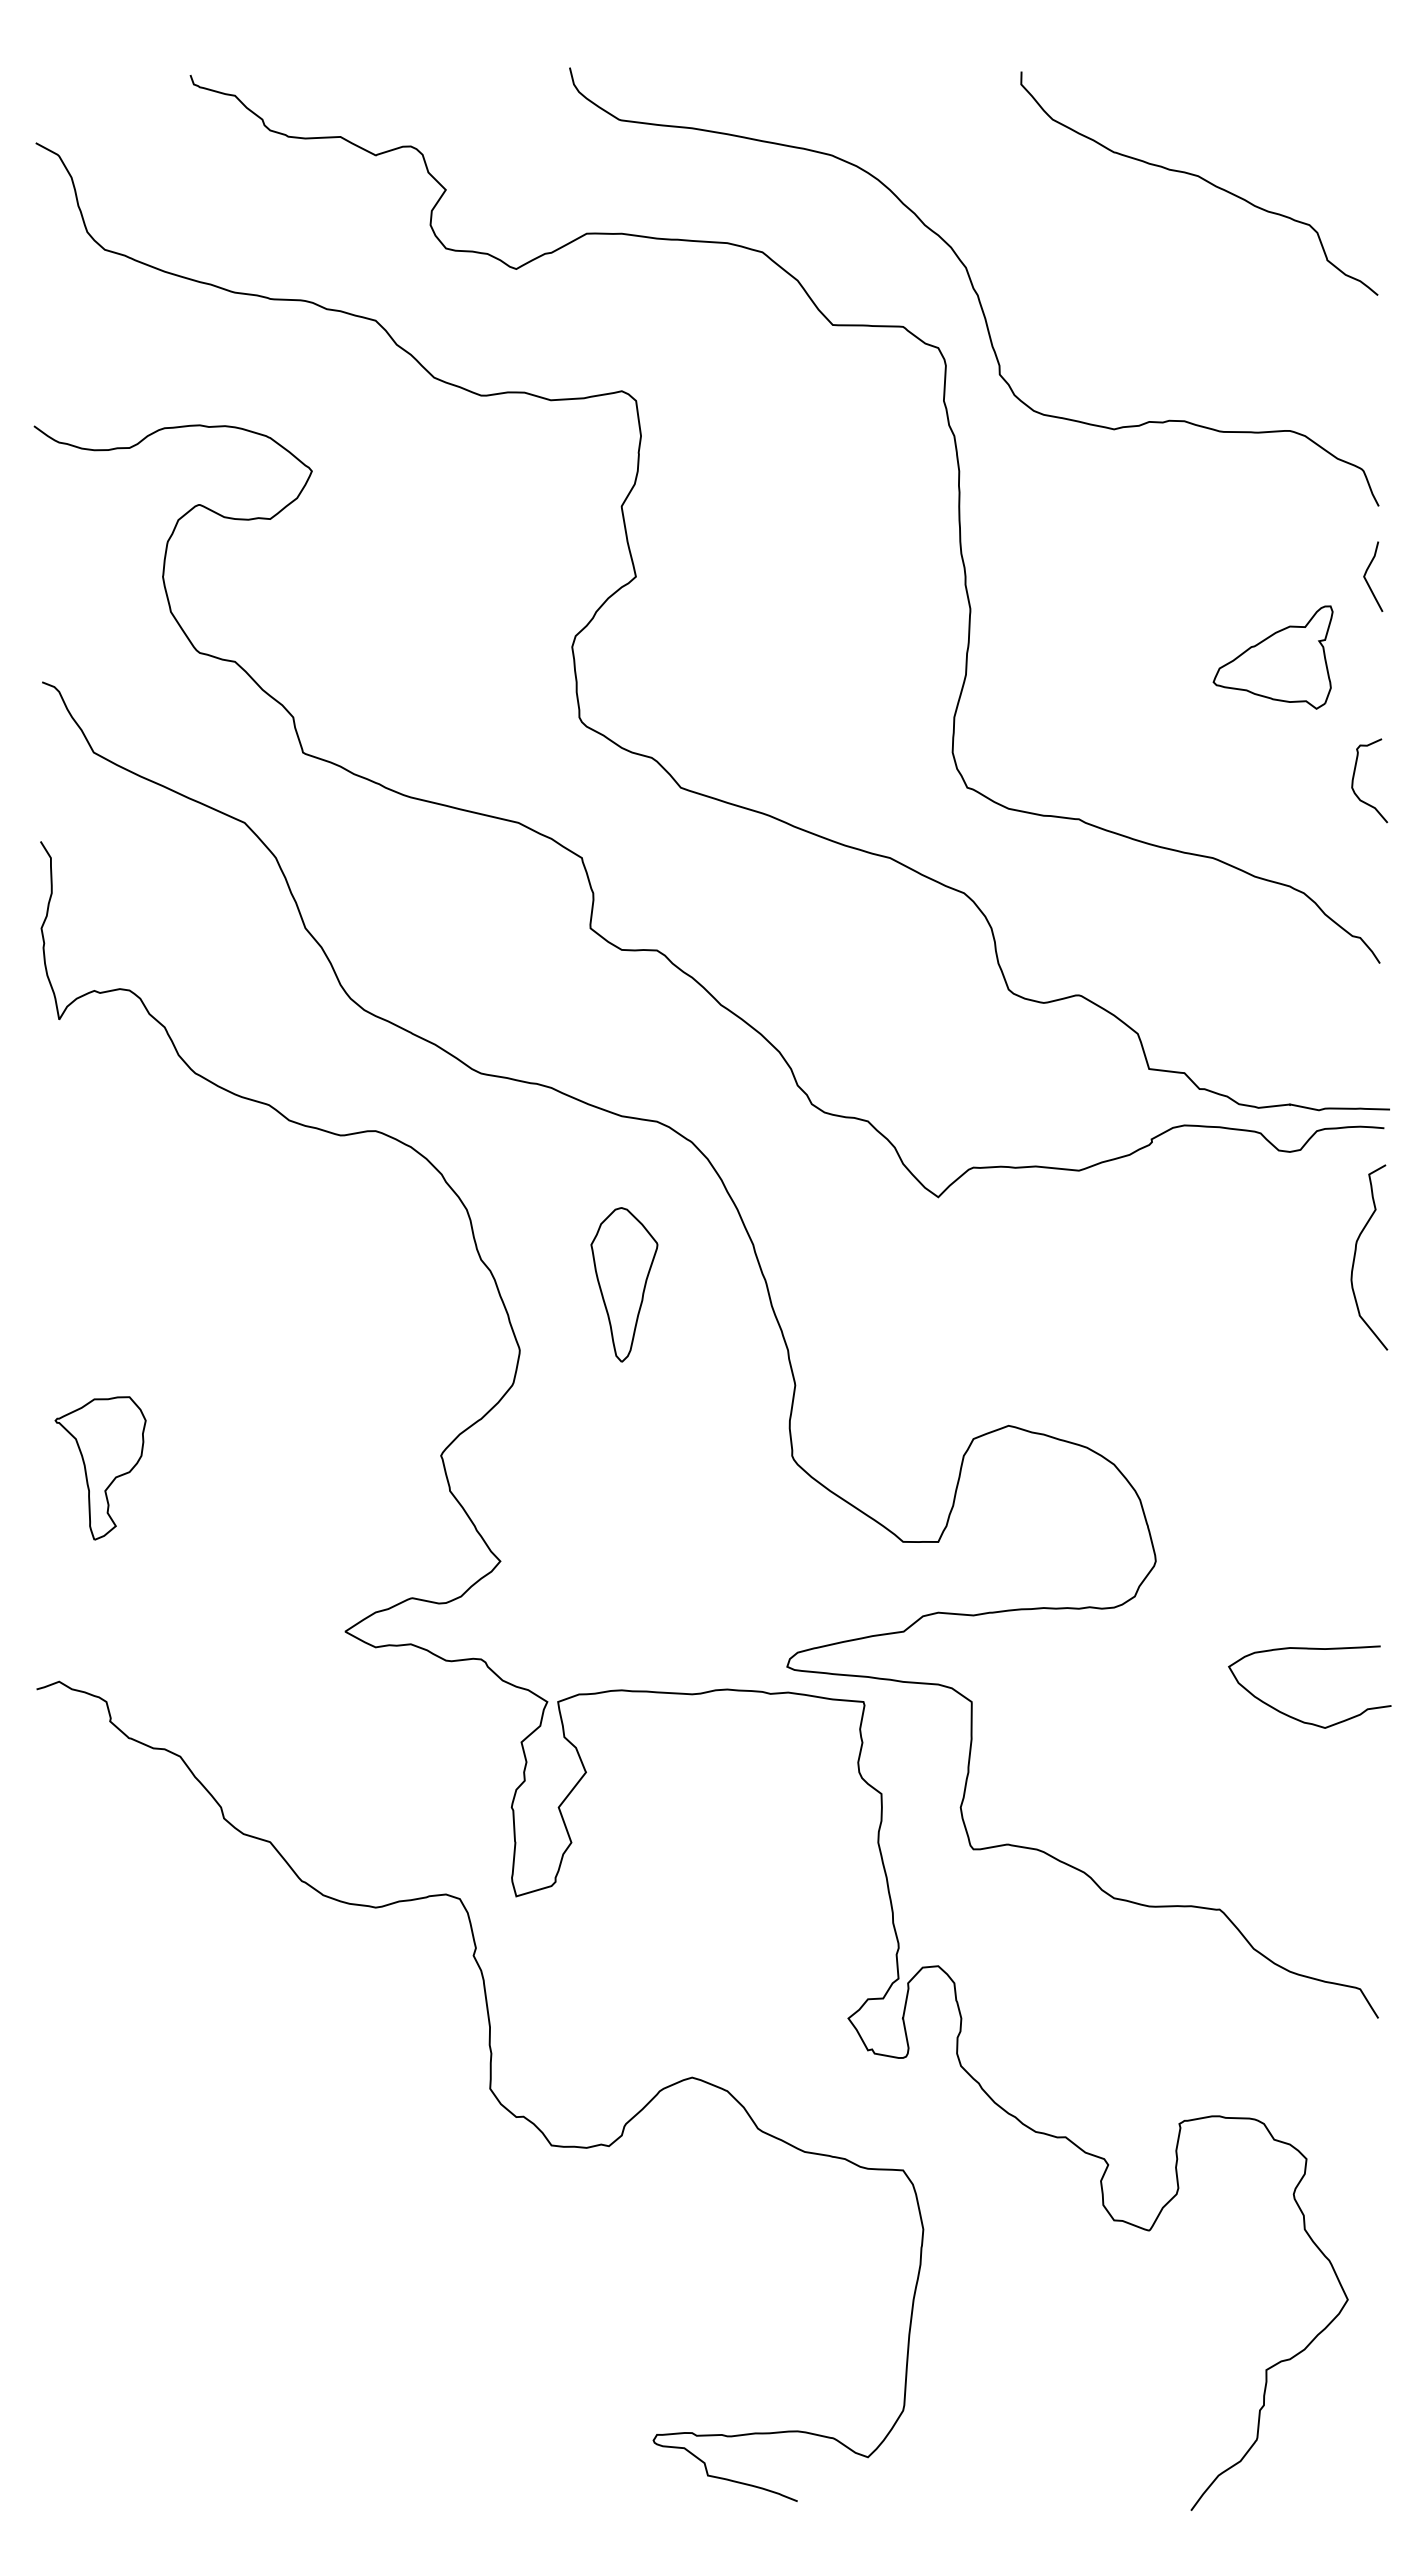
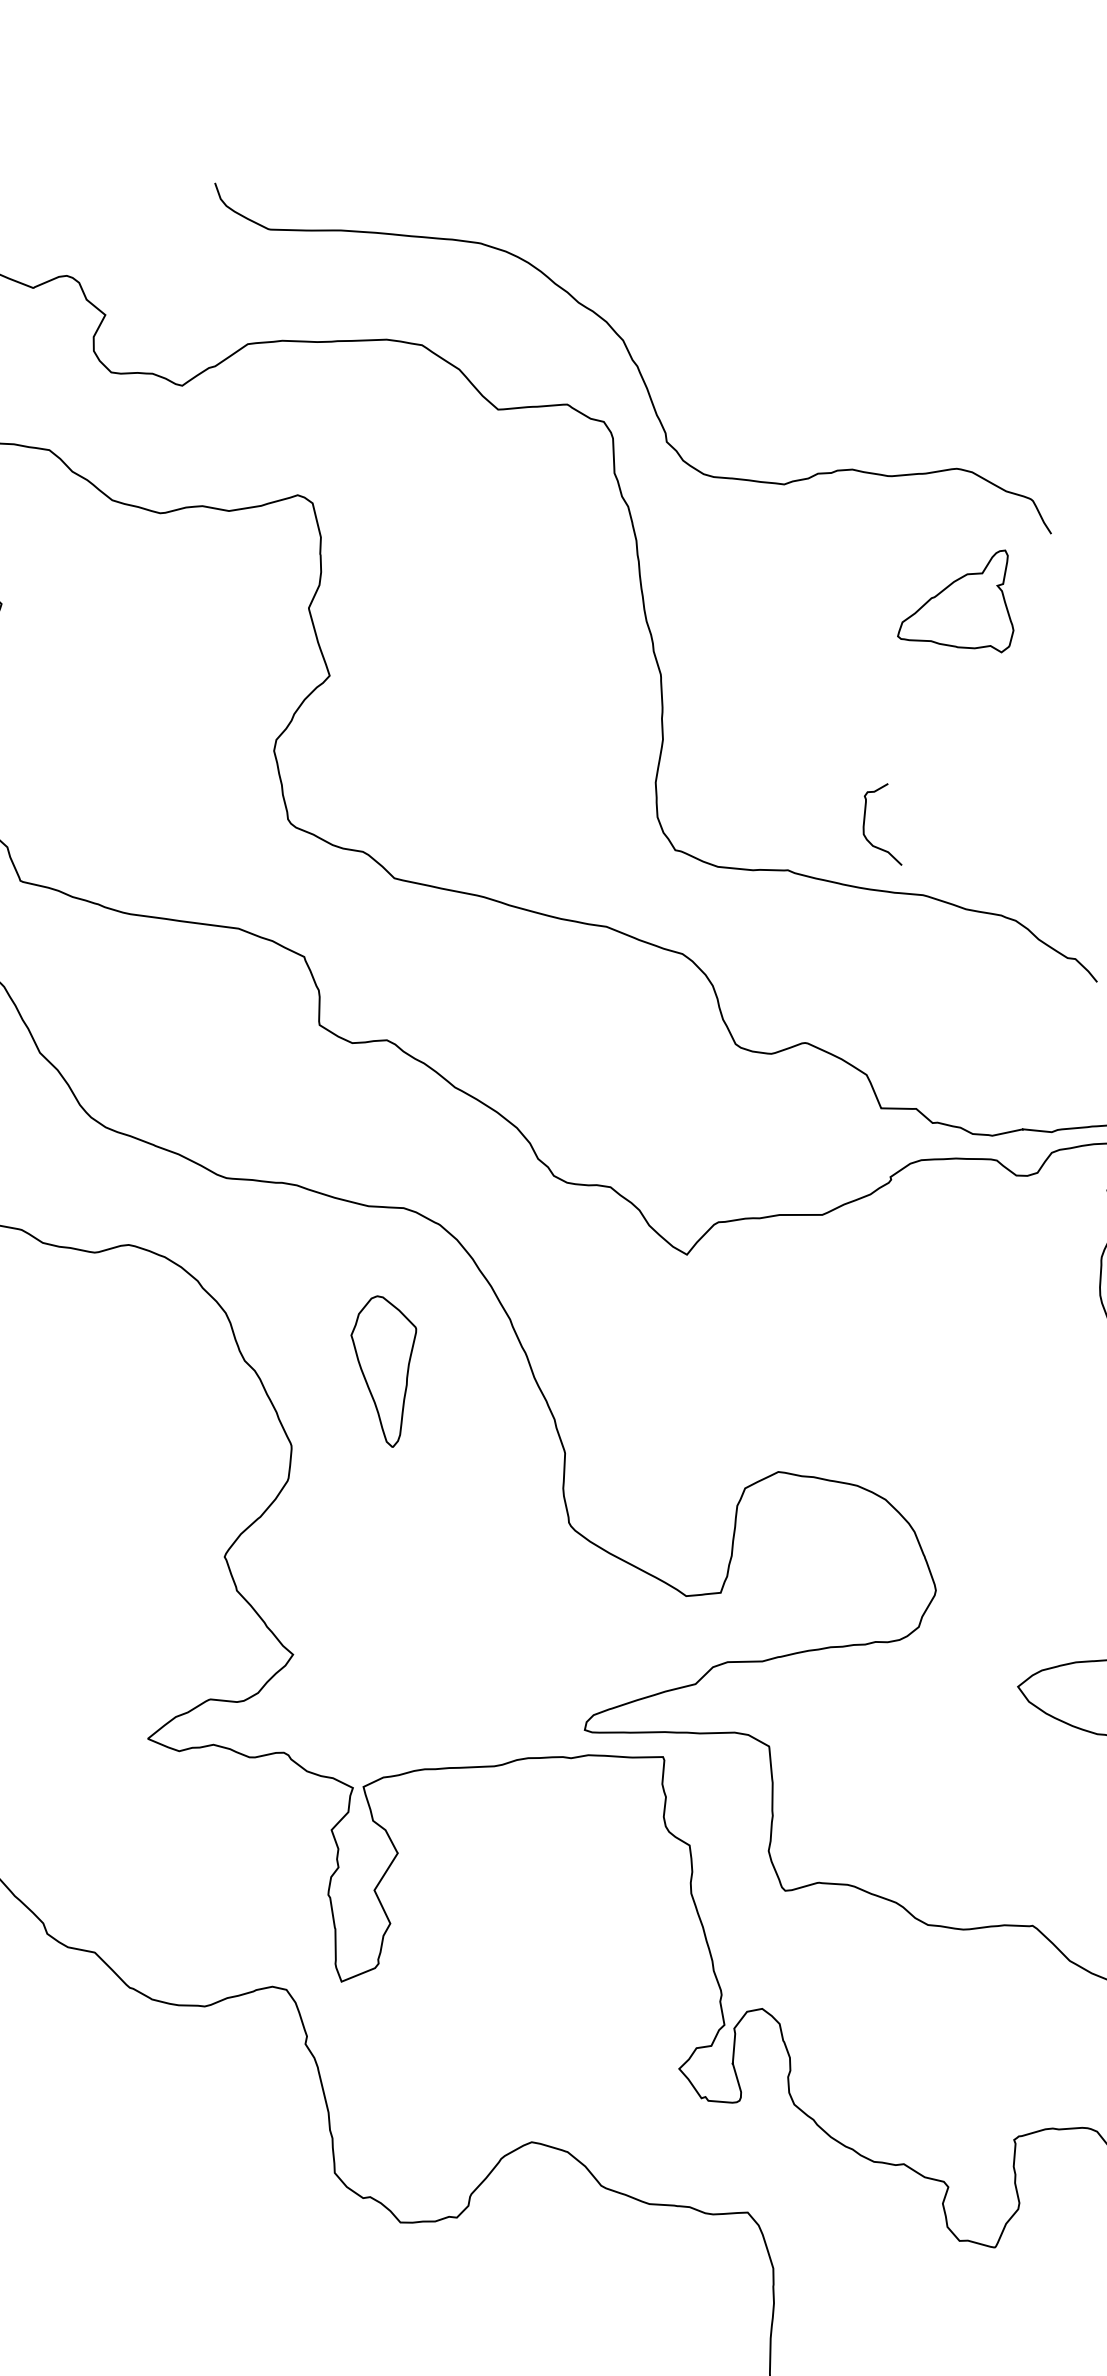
curve: (1201, 179) -> (845, 230), removed
curve: (1367, 580) -> (1047, 607), removed
part: (1272, 657) -> (953, 606), moved
curve: (1354, 777) -> (865, 824), moved

